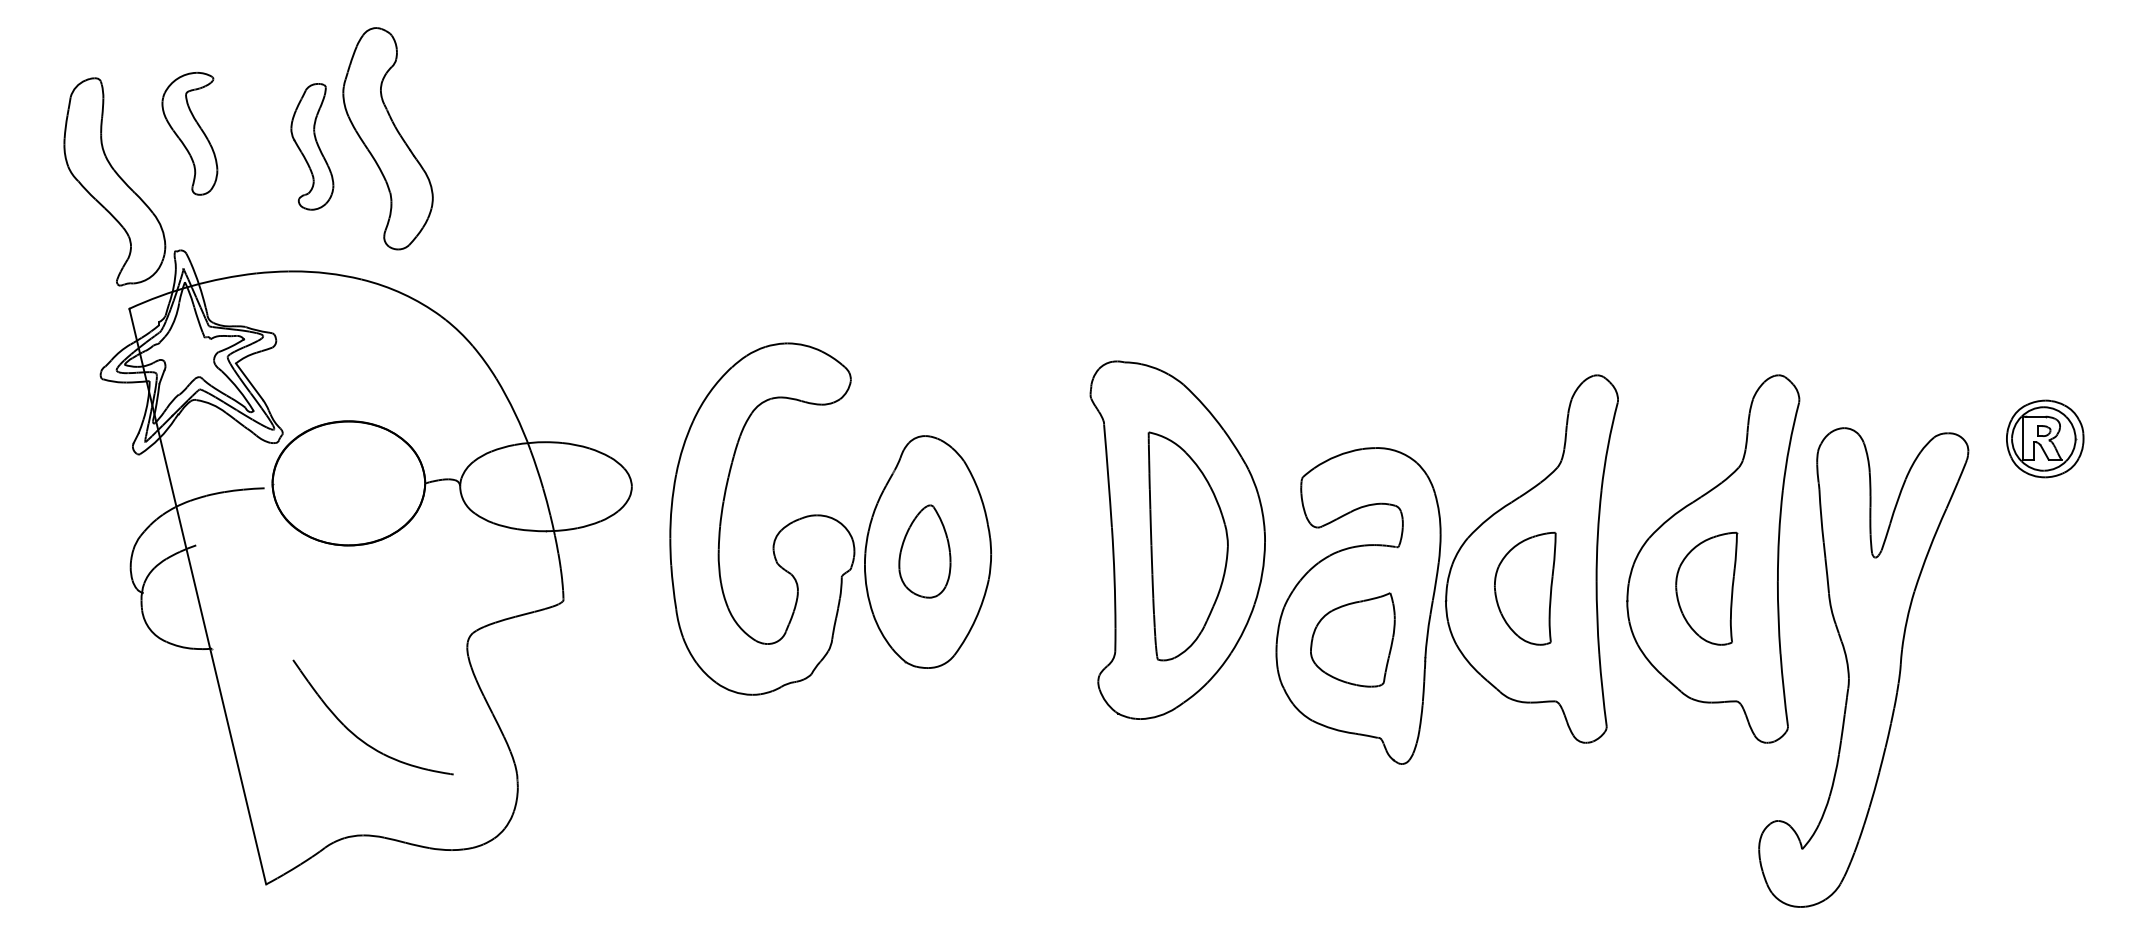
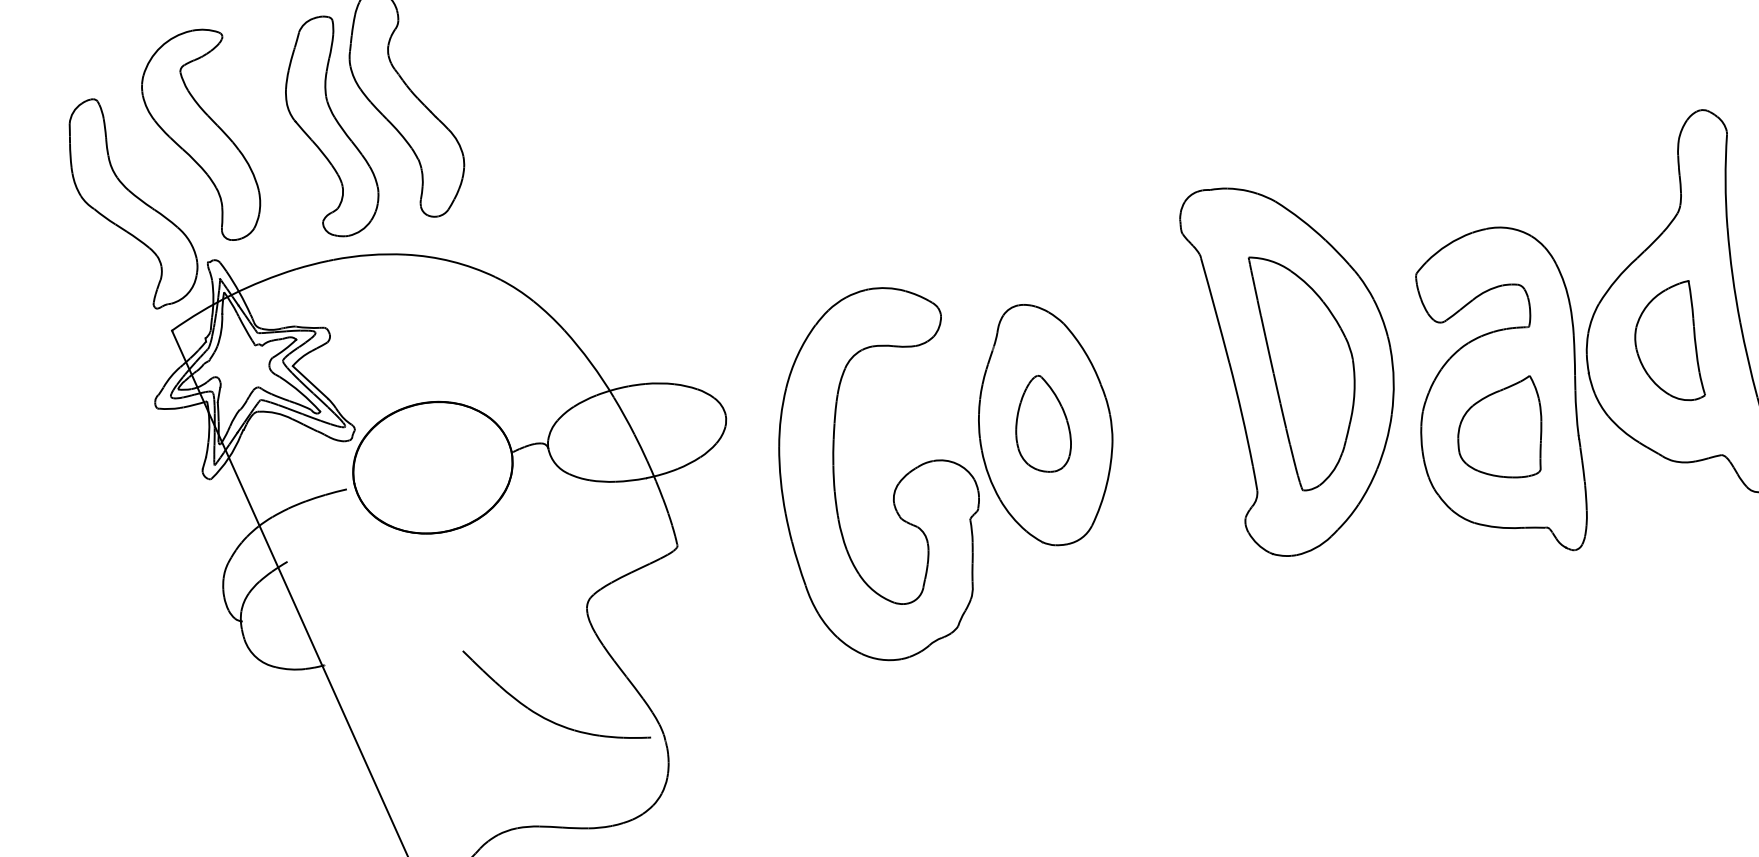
part: (189, 133) -> (199, 137), size x1.67
part: (312, 146) -> (329, 127), size x1.67
part: (778, 531) -> (896, 485), moved
part: (359, 737) -> (546, 717), moved

